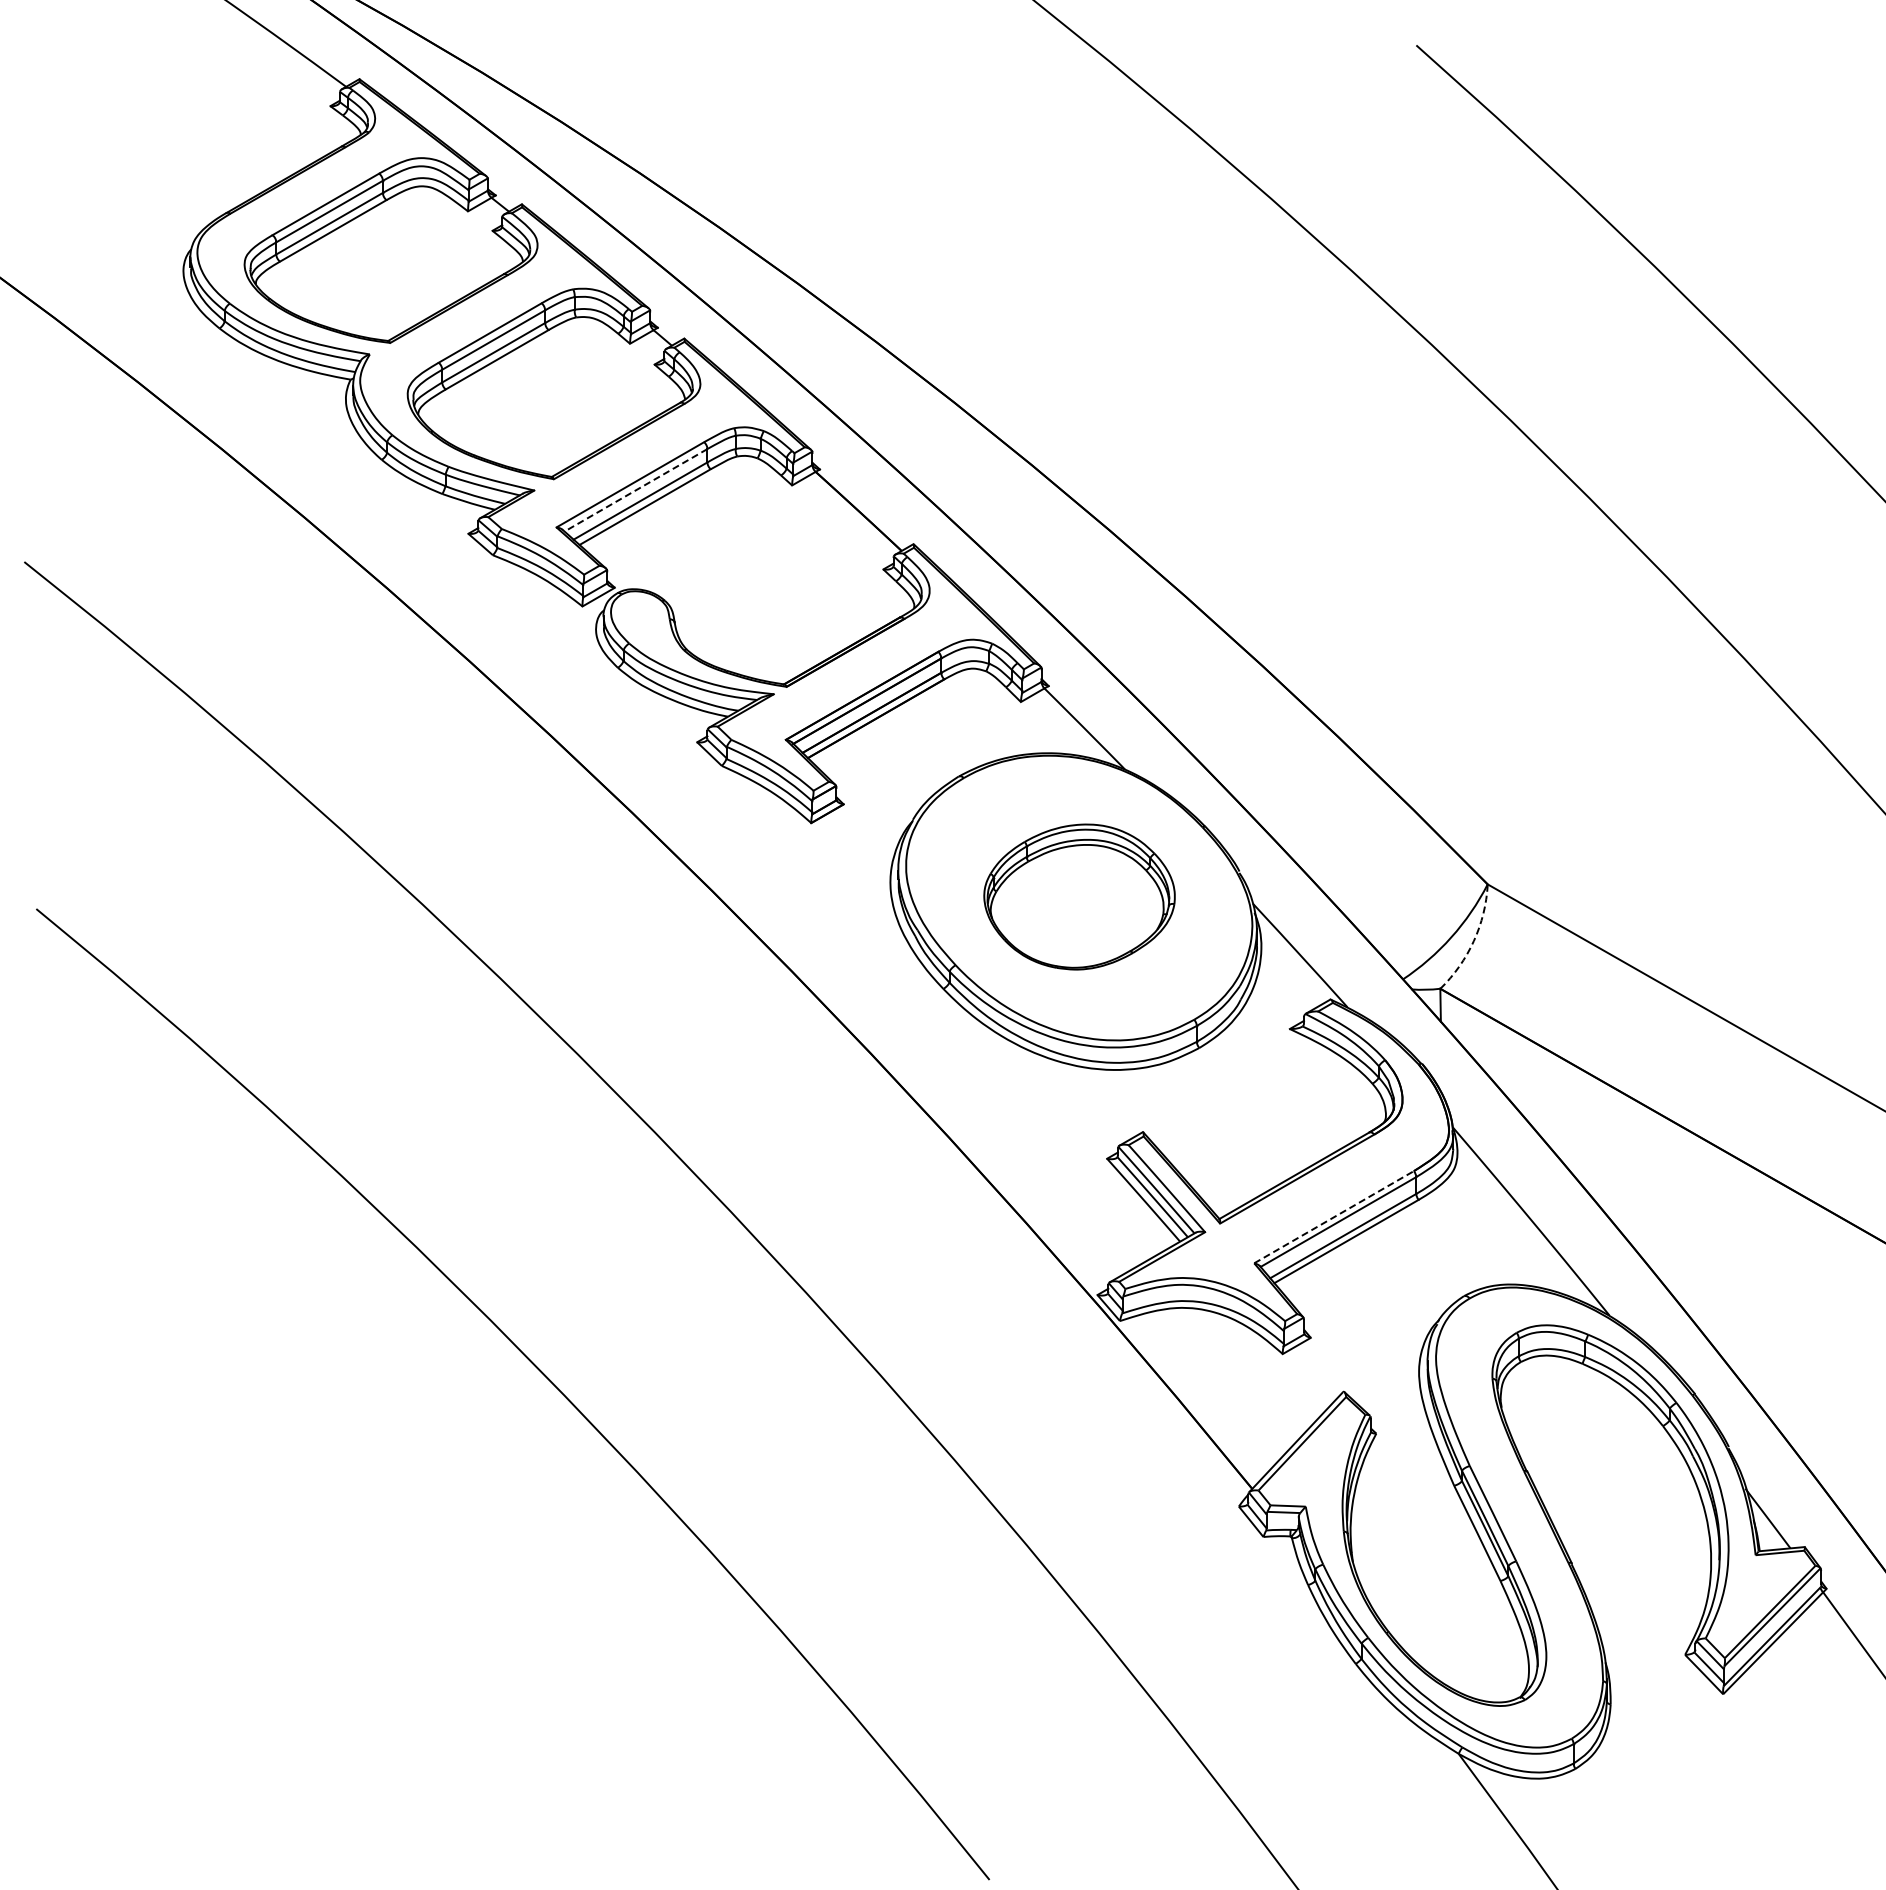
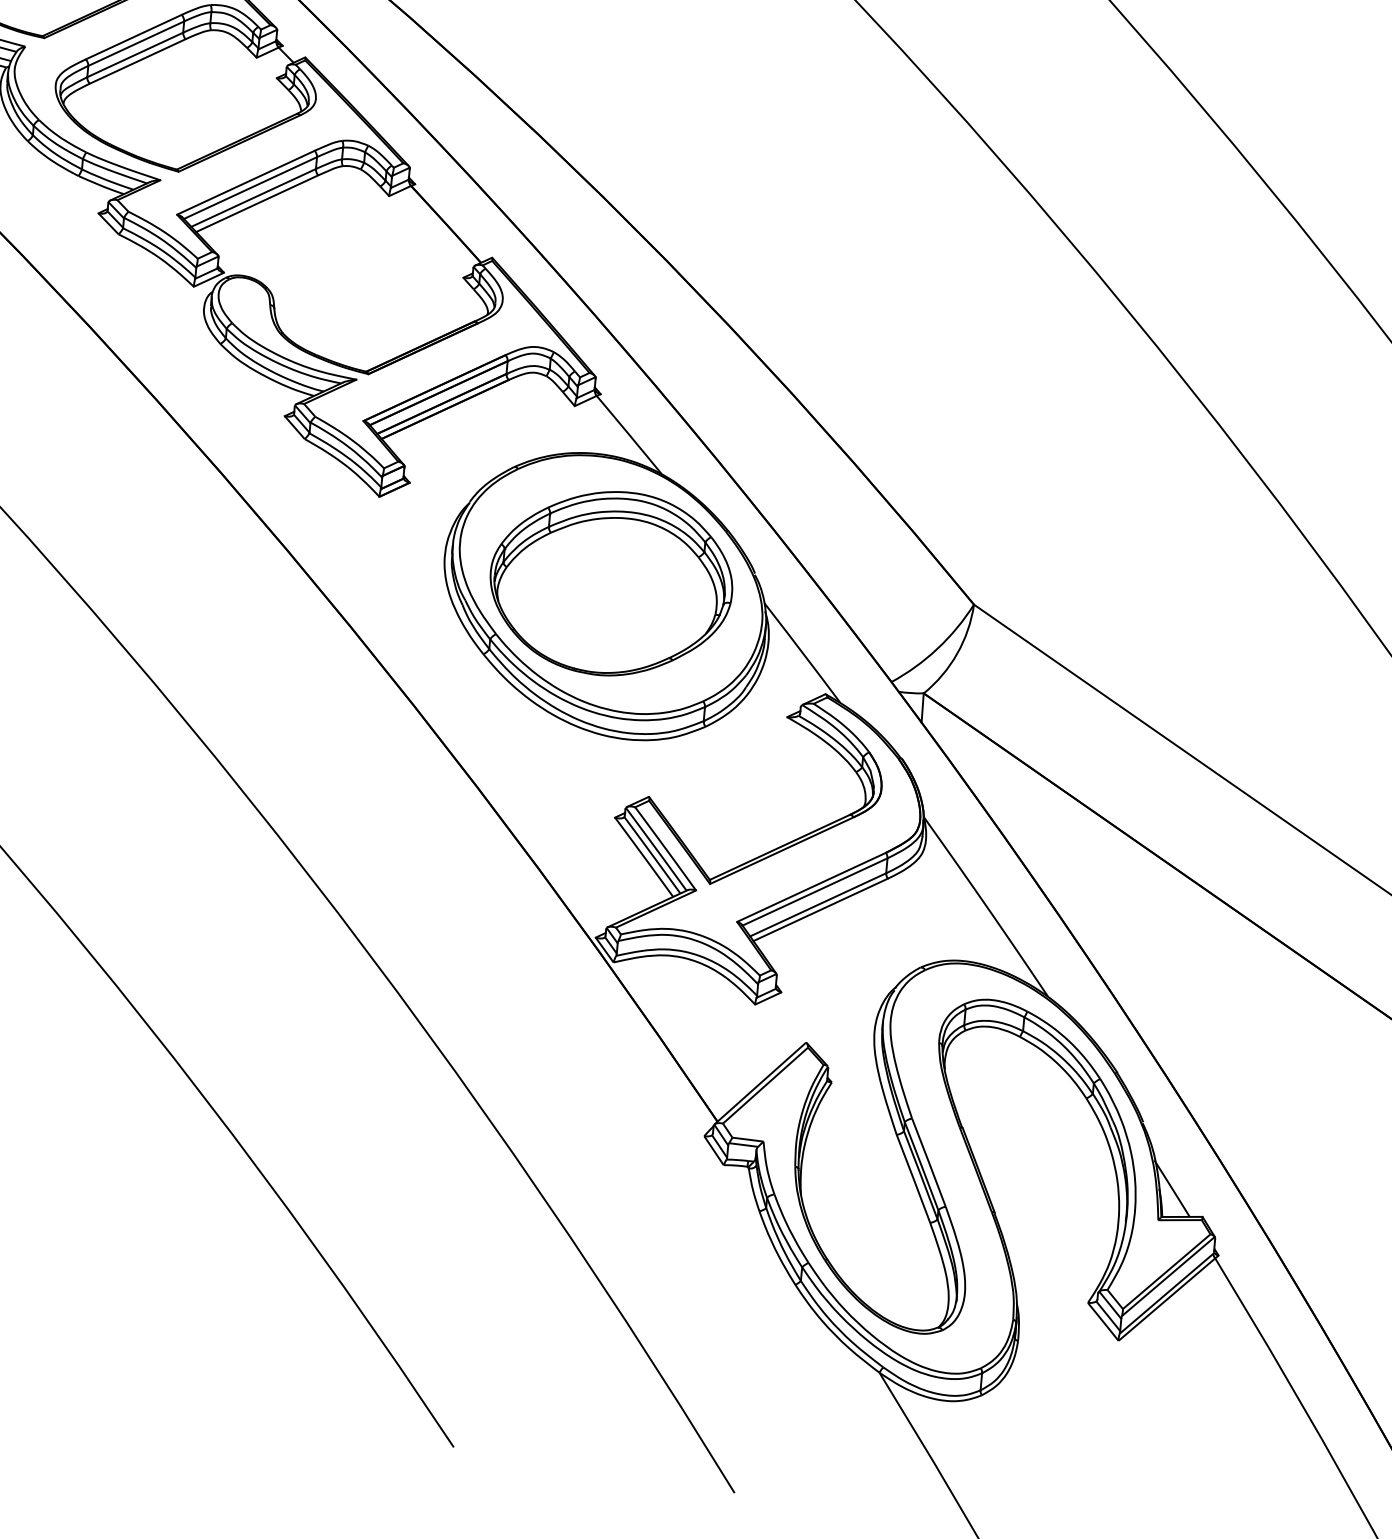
line: (635, 490) -> (249, 188), dashed -> solid
part: (1079, 896) -> (611, 583), size x1.43
arc: (1473, 941) -> (956, 654), dashed -> solid
line: (1334, 1216) -> (811, 886), dashed -> solid

